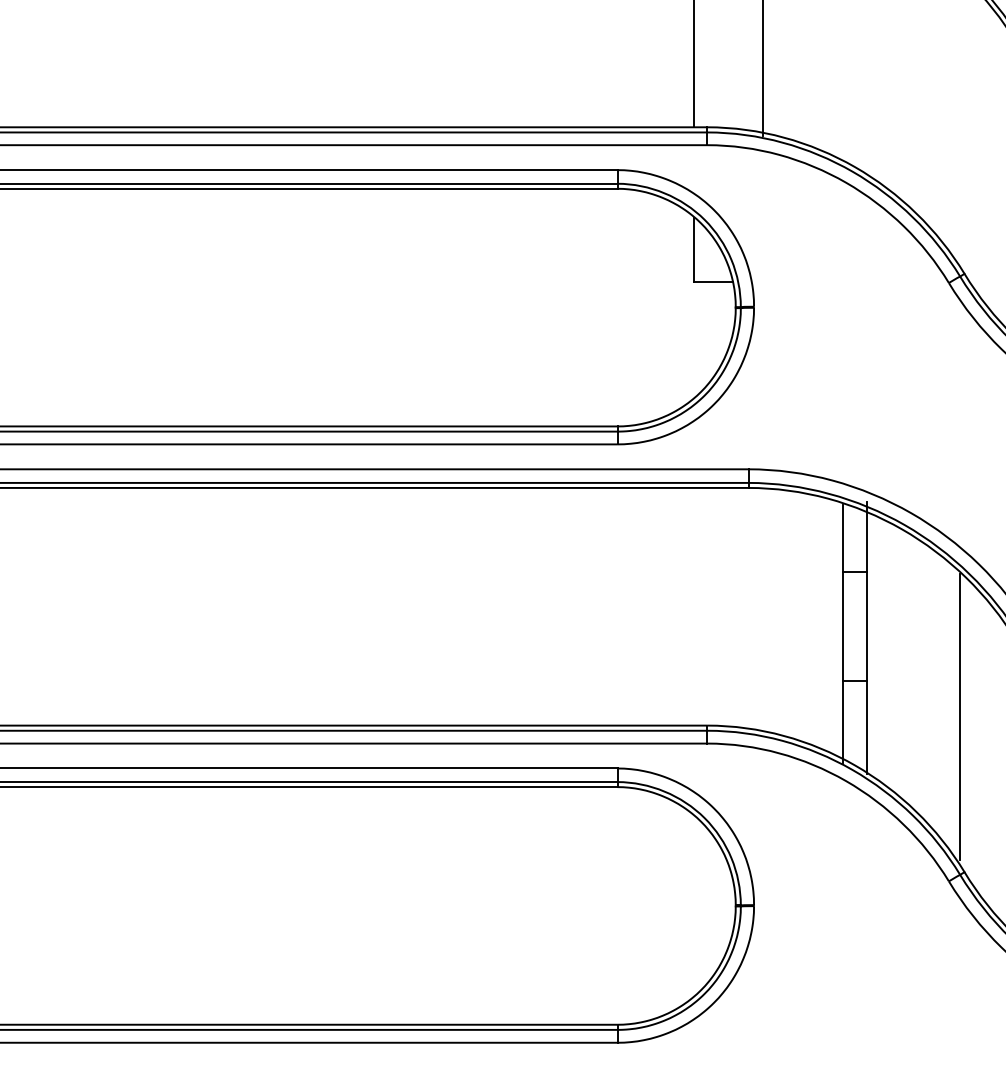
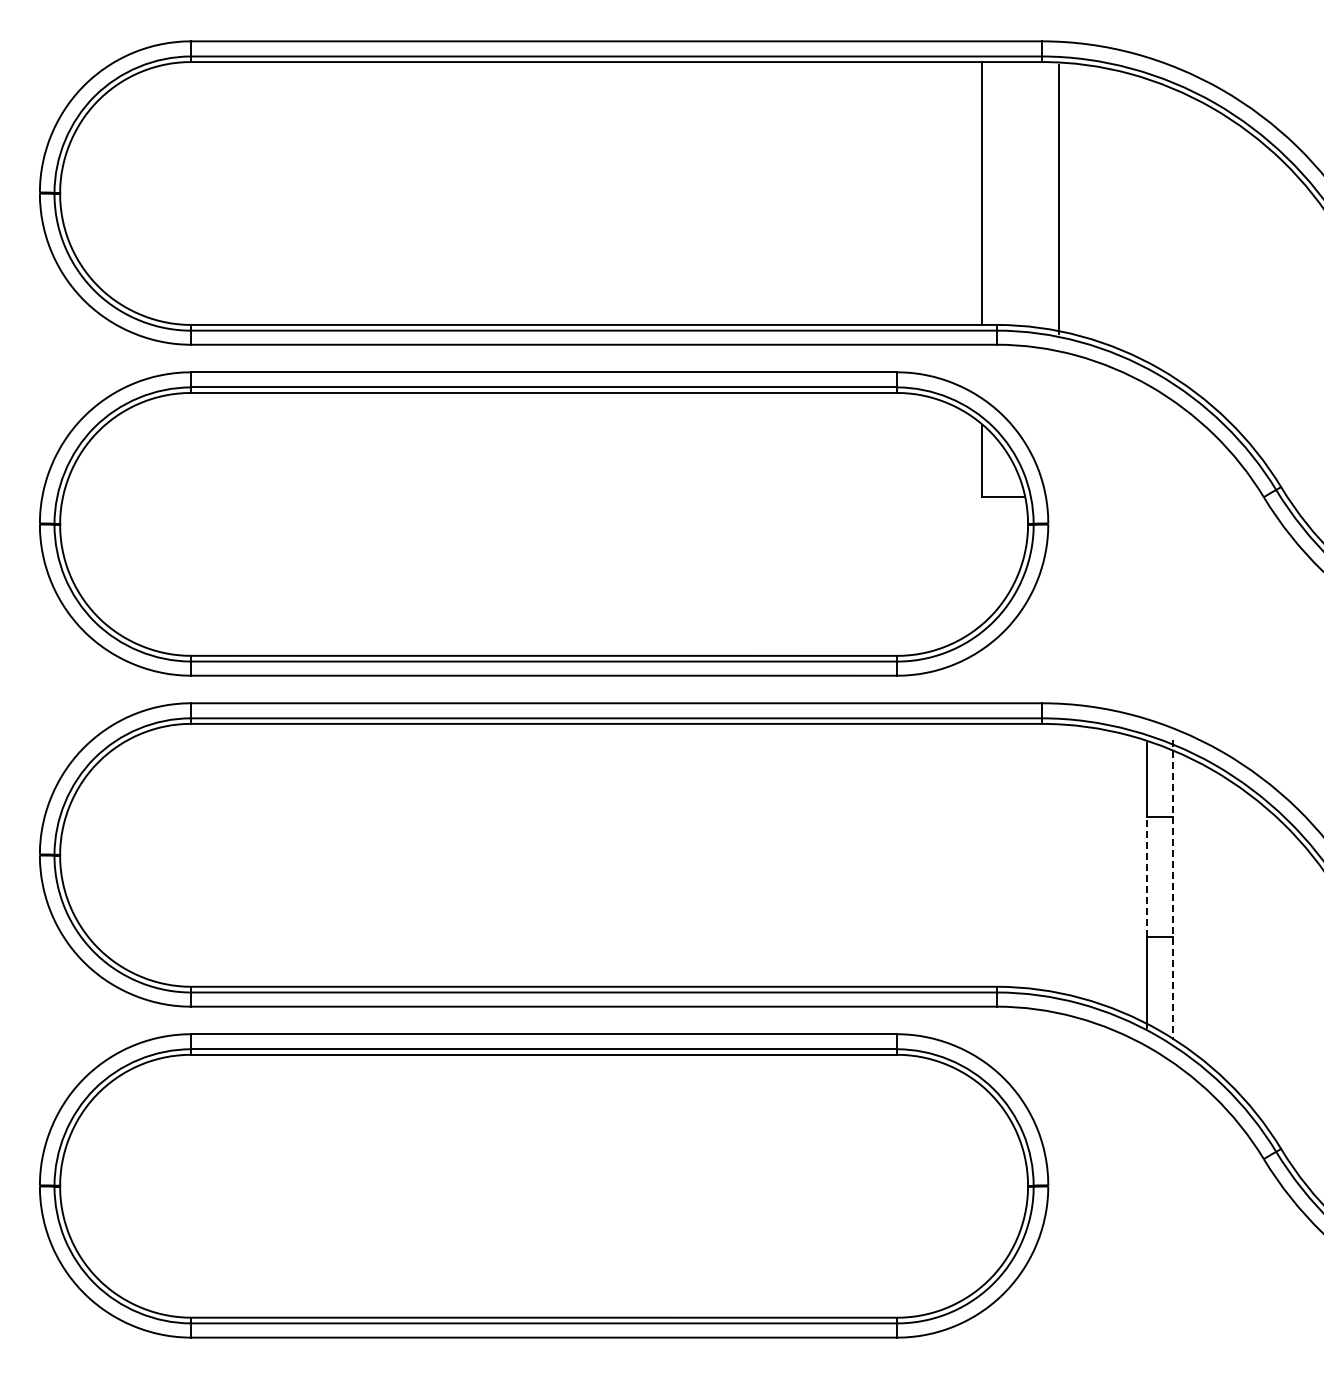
line: (842, 625) -> (1146, 876), solid -> dashed
line: (867, 638) -> (1173, 890), solid -> dashed
line: (960, 717) -> (1276, 977), removed

